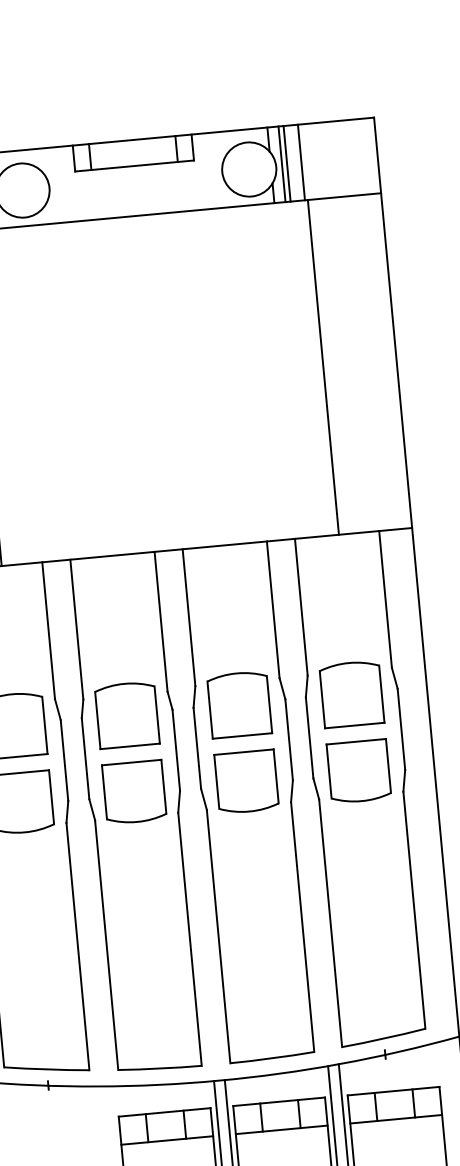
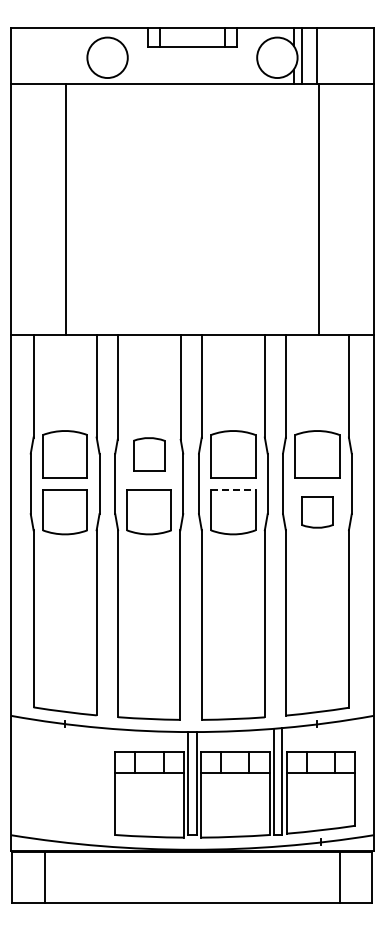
line: (286, 162) -> (305, 55), removed
part: (126, 715) -> (148, 454), size x0.7
line: (244, 751) -> (233, 489), solid -> dashed
part: (359, 771) -> (317, 512), size x0.7

